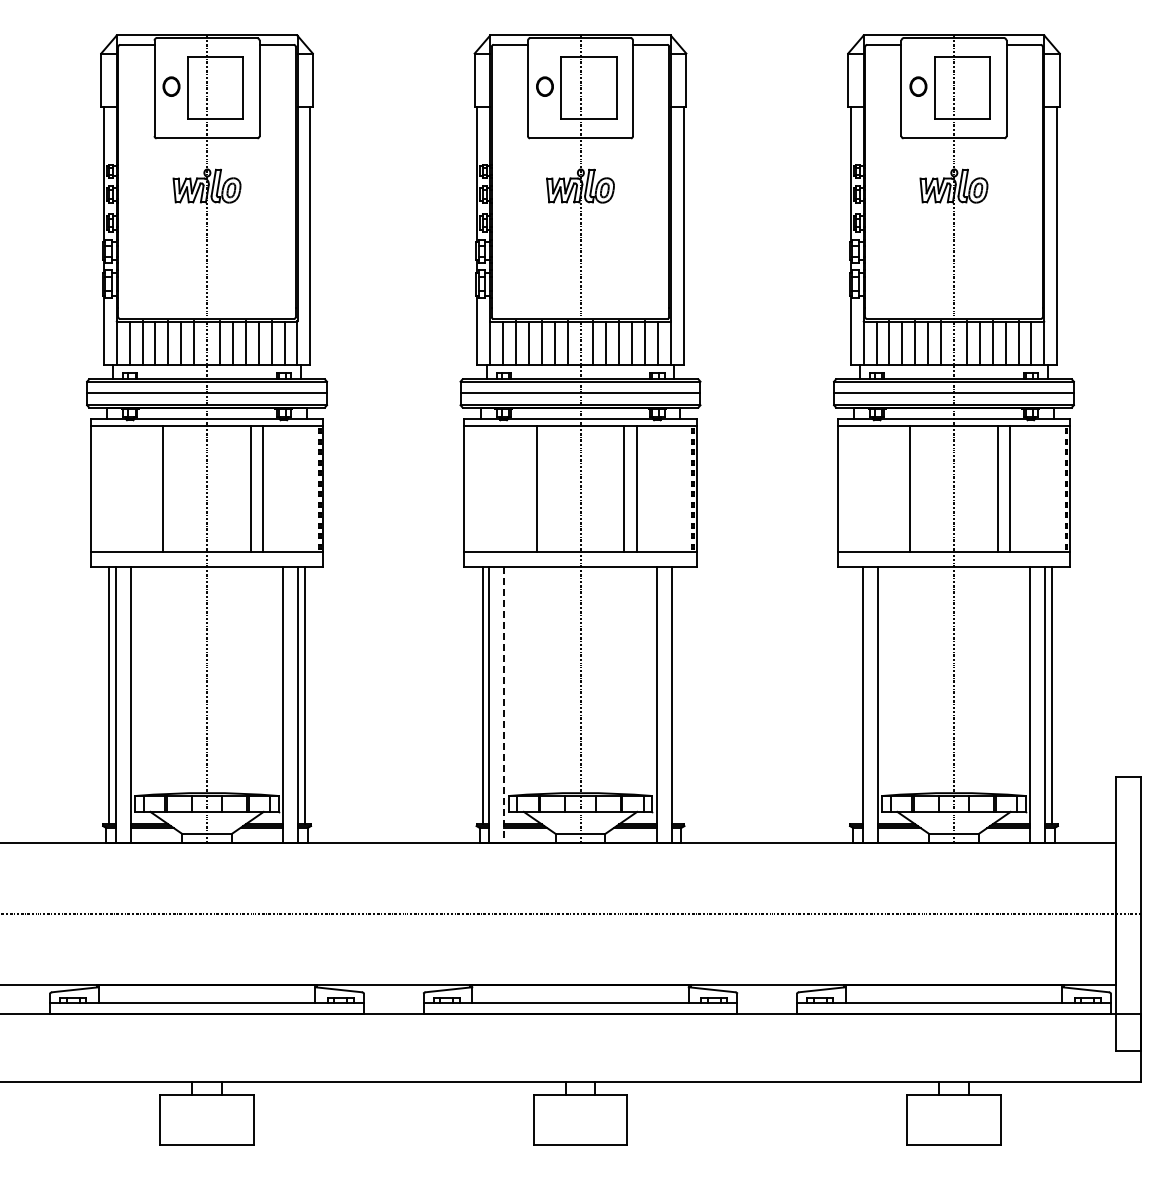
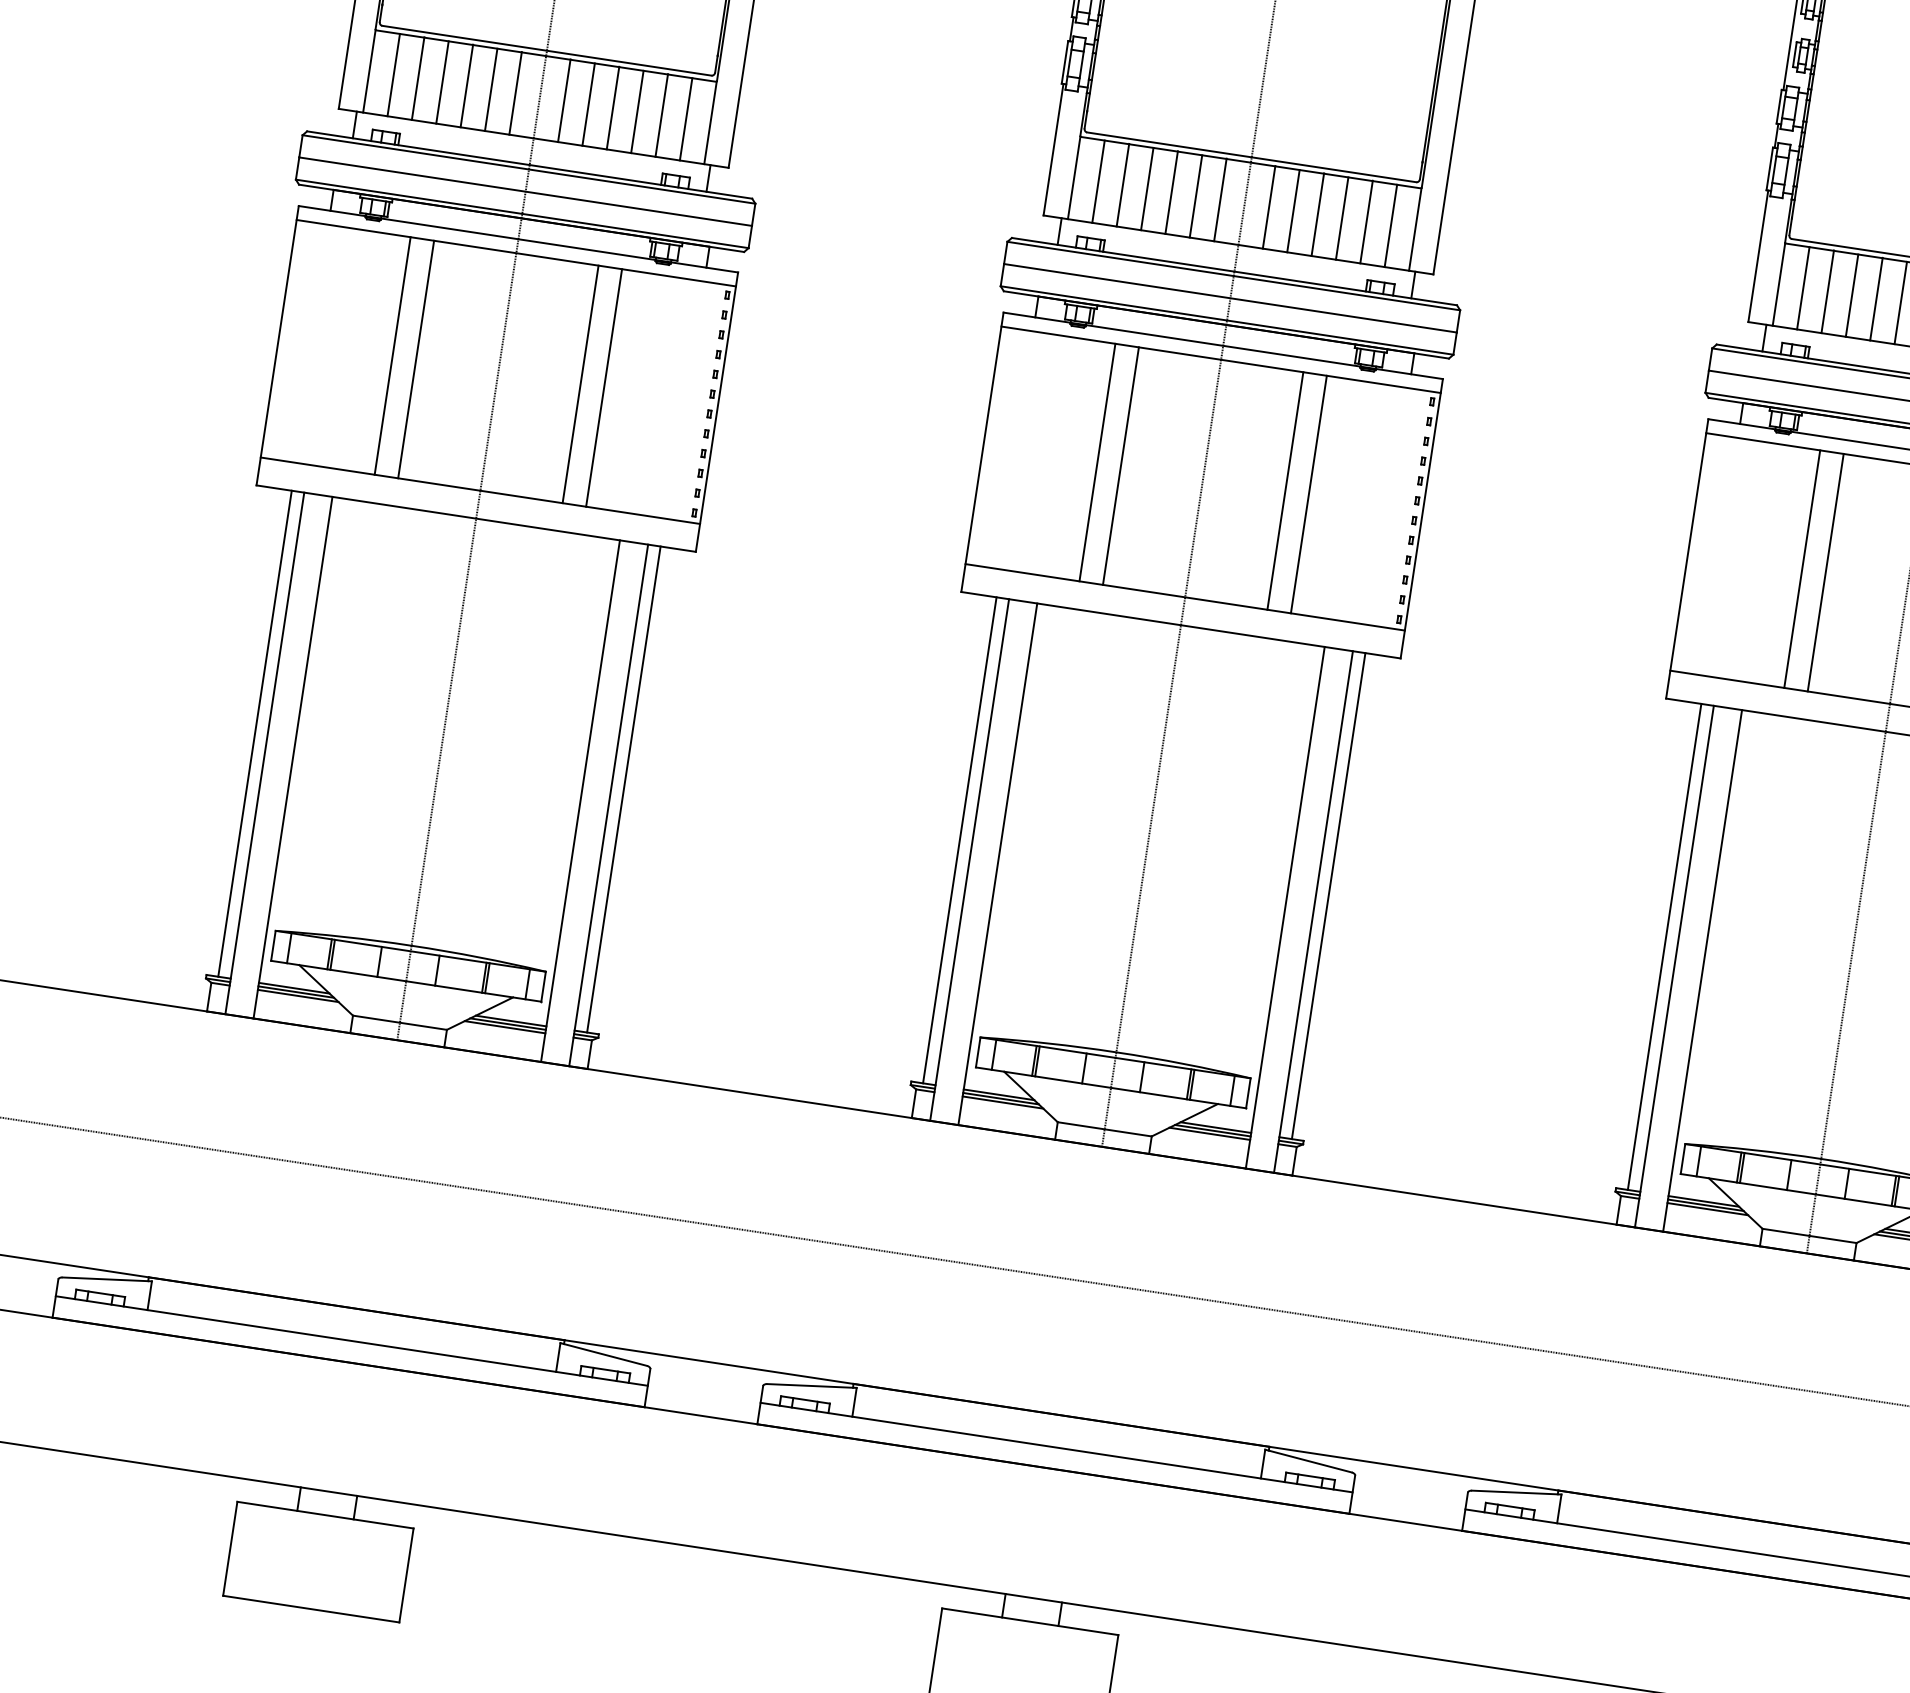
line: (151, 488) -> (393, 355), added
line: (524, 488) -> (1097, 461), added
line: (897, 488) -> (1801, 568), added
line: (678, 695) -> (1329, 896), added
line: (856, 695) -> (1665, 946), added
line: (504, 705) -> (997, 865), dashed -> solid

